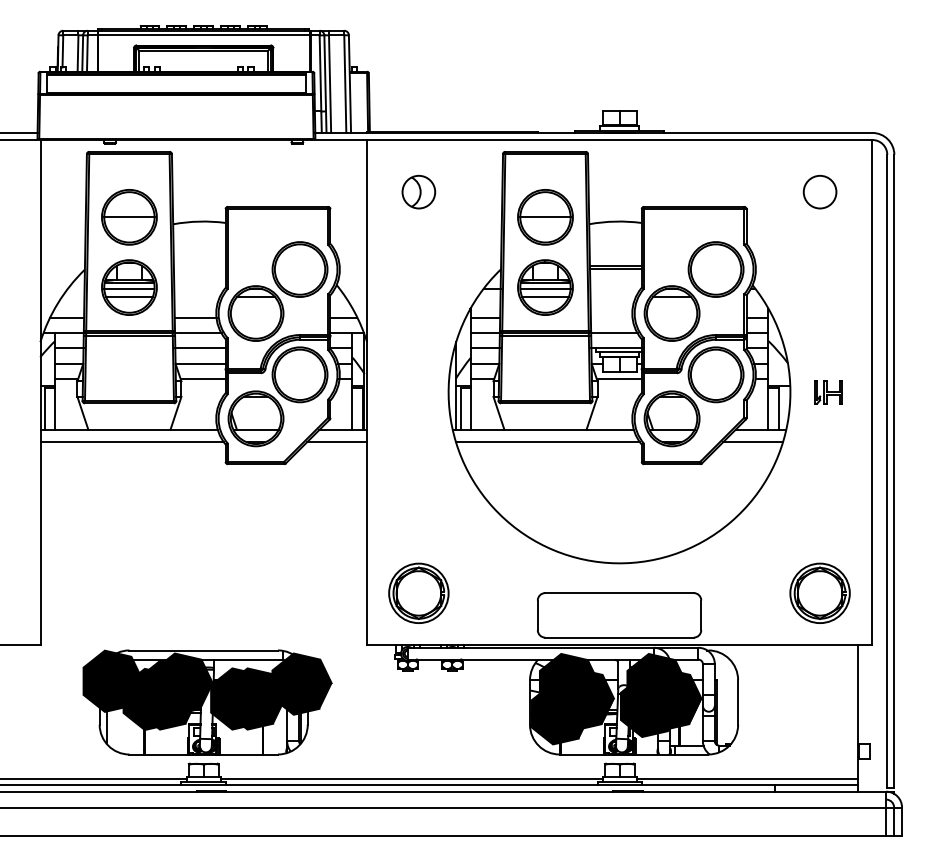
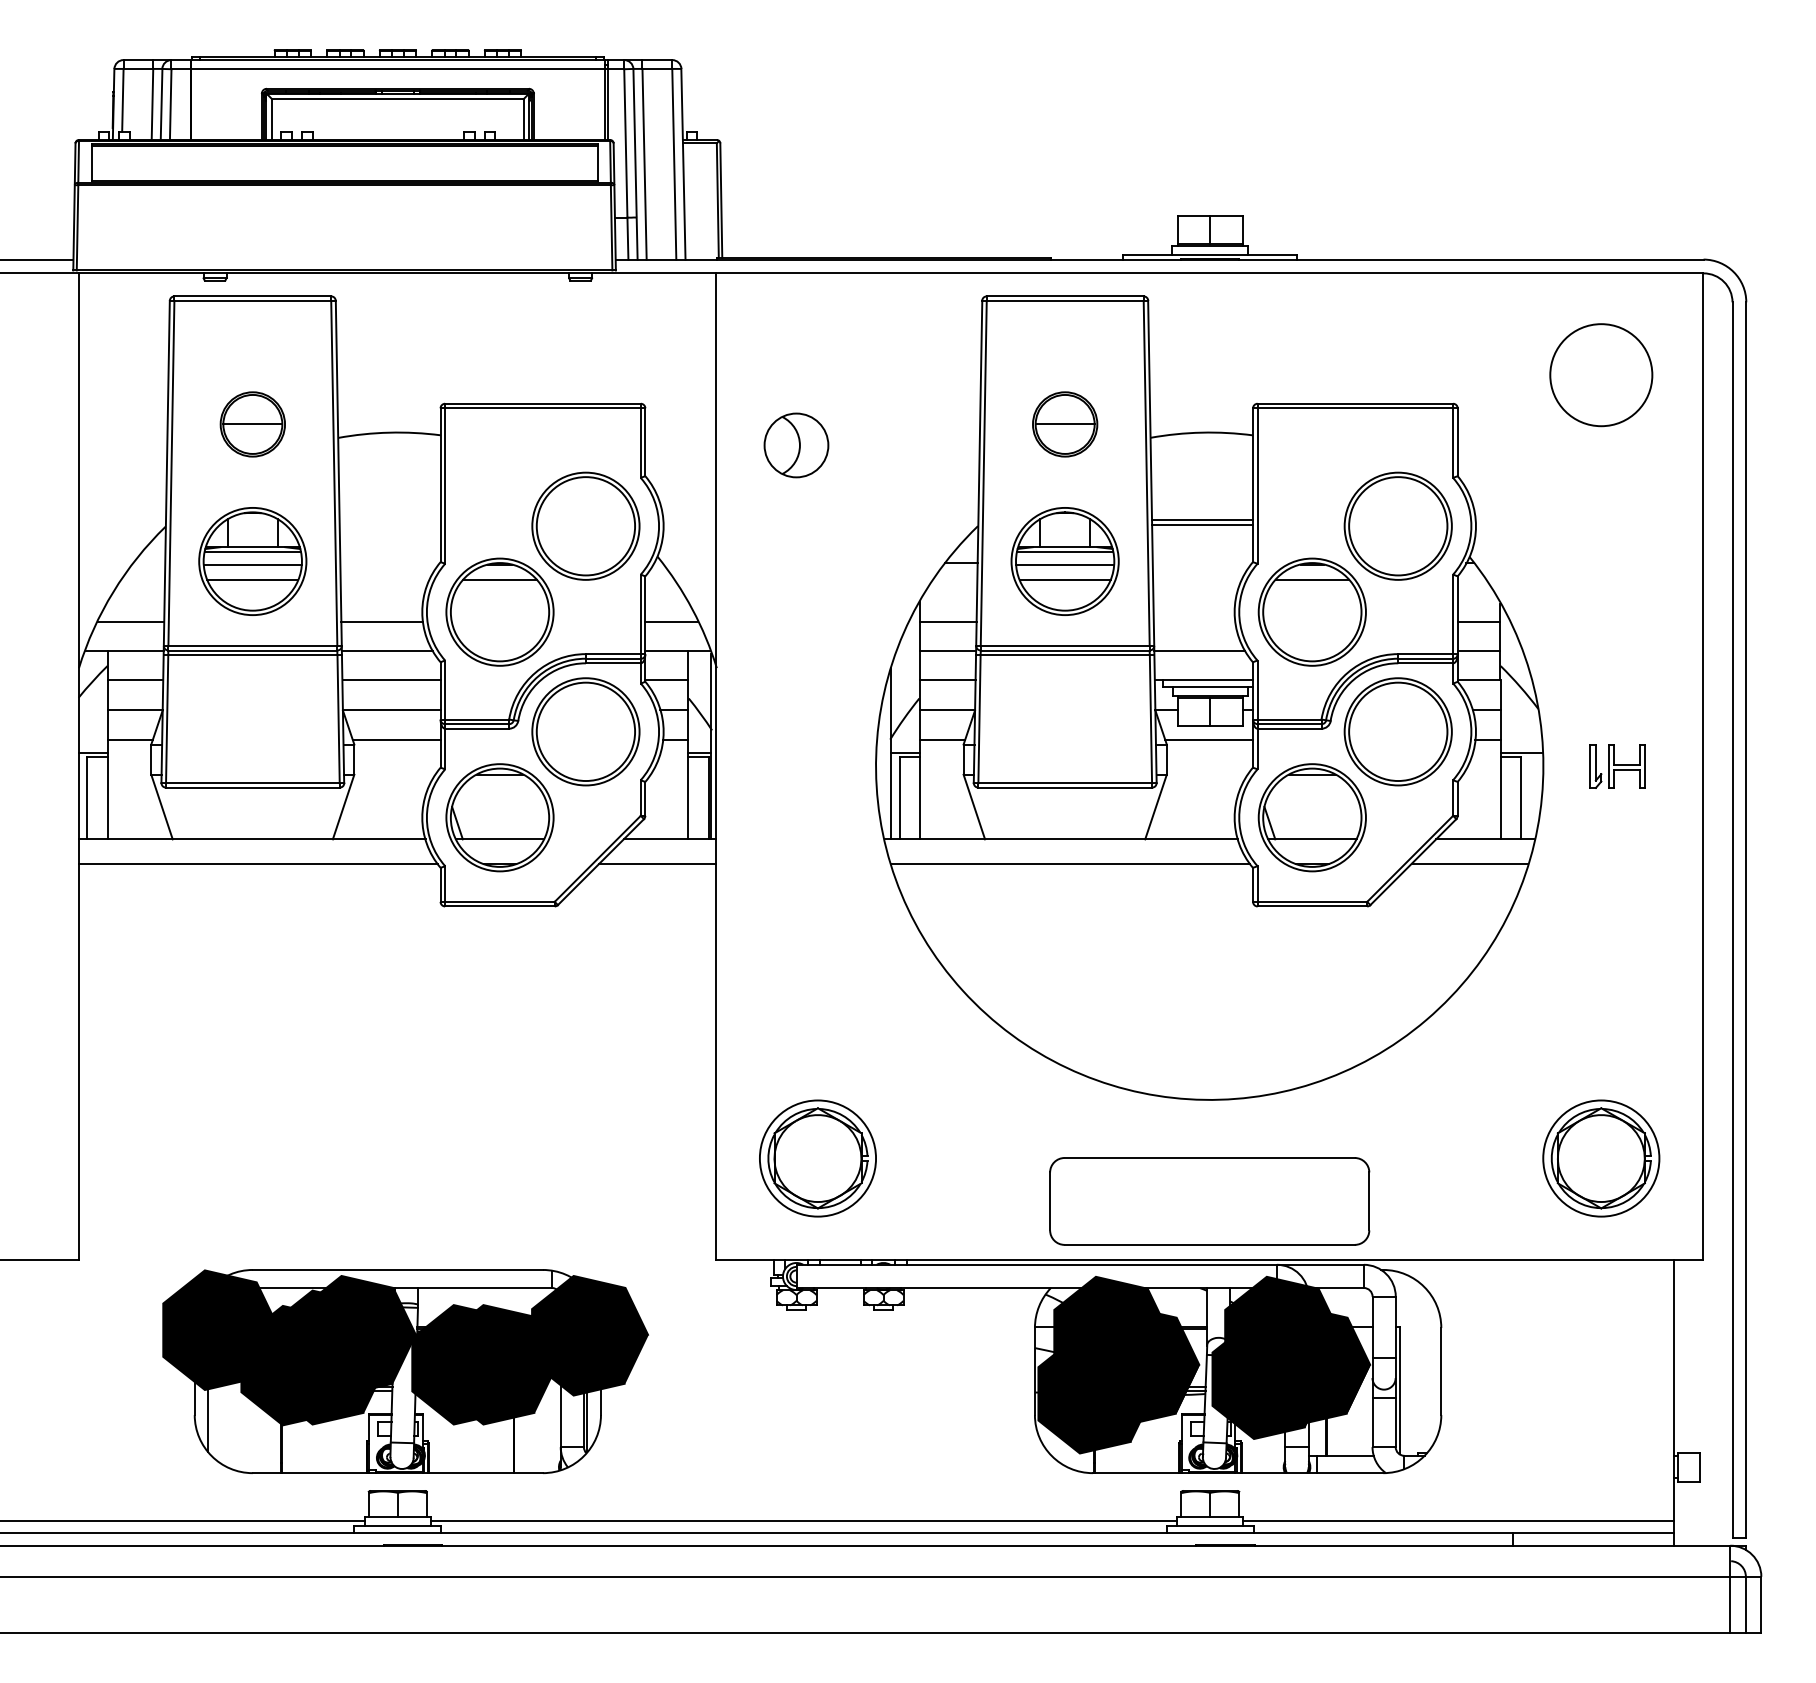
circle: (819, 191) -> (1600, 373), size x1.6
part: (418, 192) -> (795, 446), moved
part: (129, 217) -> (252, 424), size x0.6
part: (545, 217) -> (1065, 424), size x0.6

